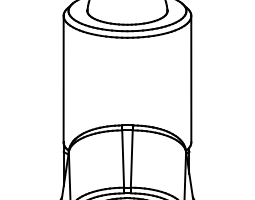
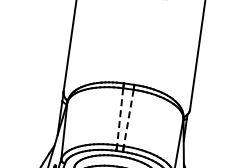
line: (123, 159) -> (120, 117), solid -> dashed
line: (131, 159) -> (128, 118), solid -> dashed

